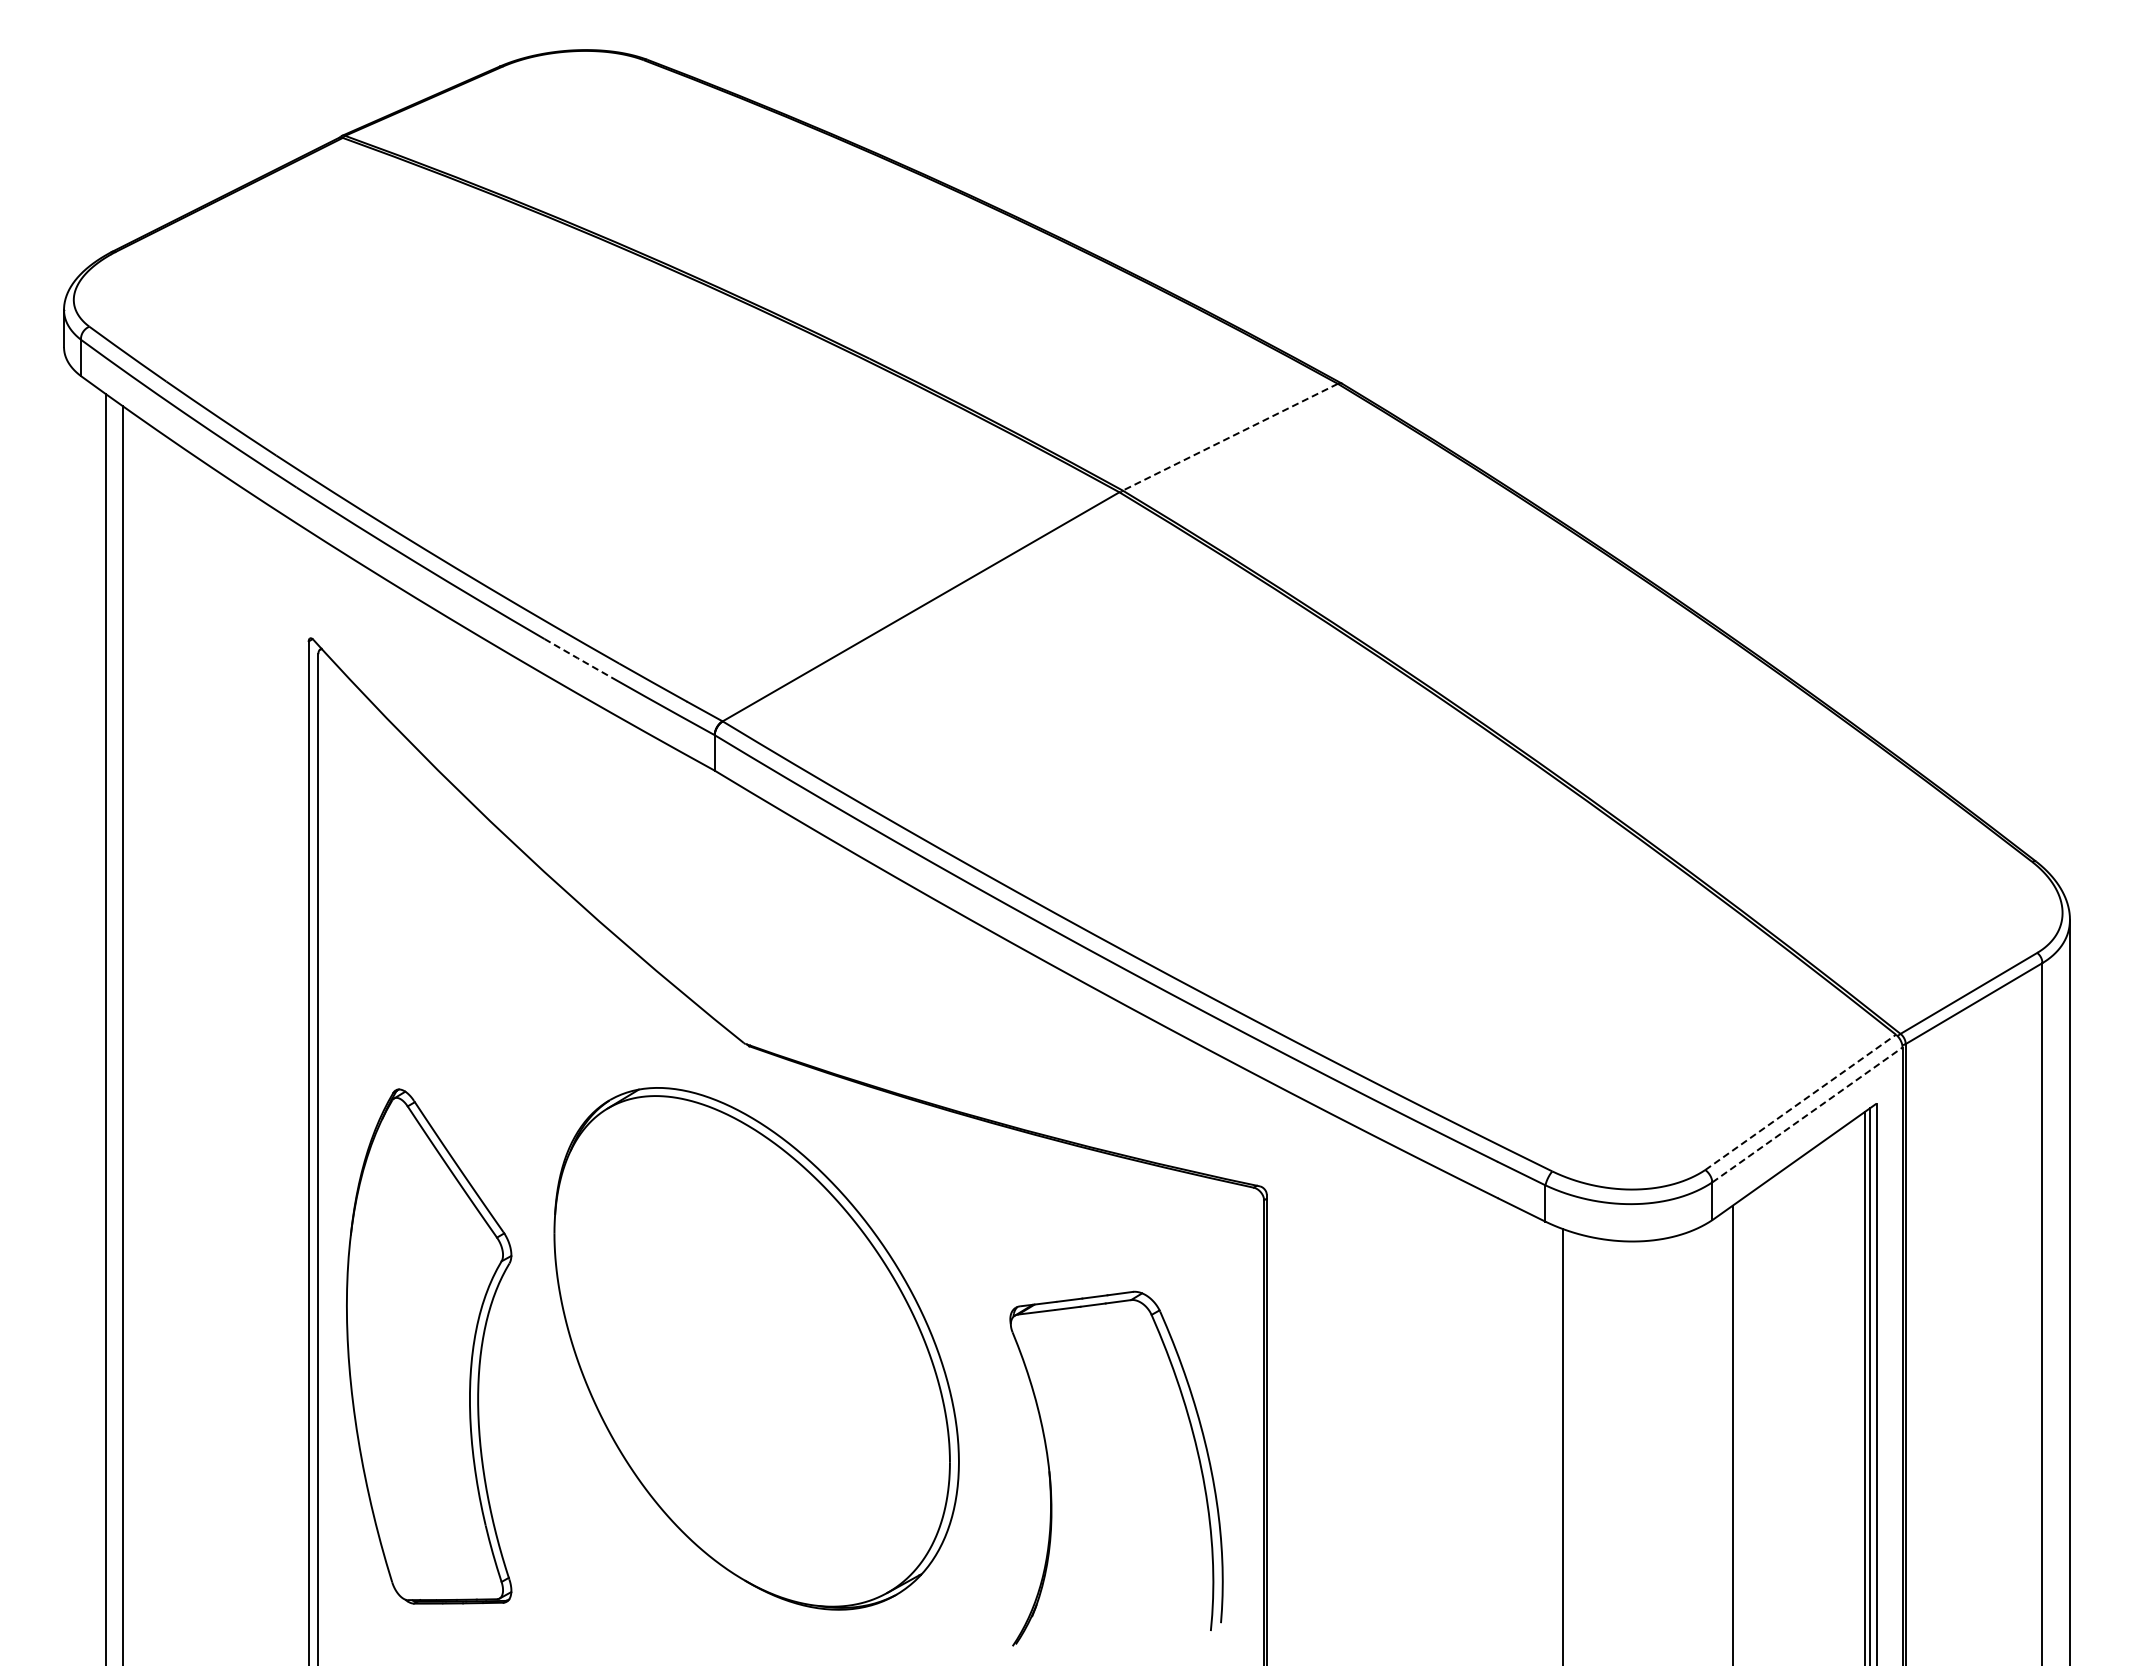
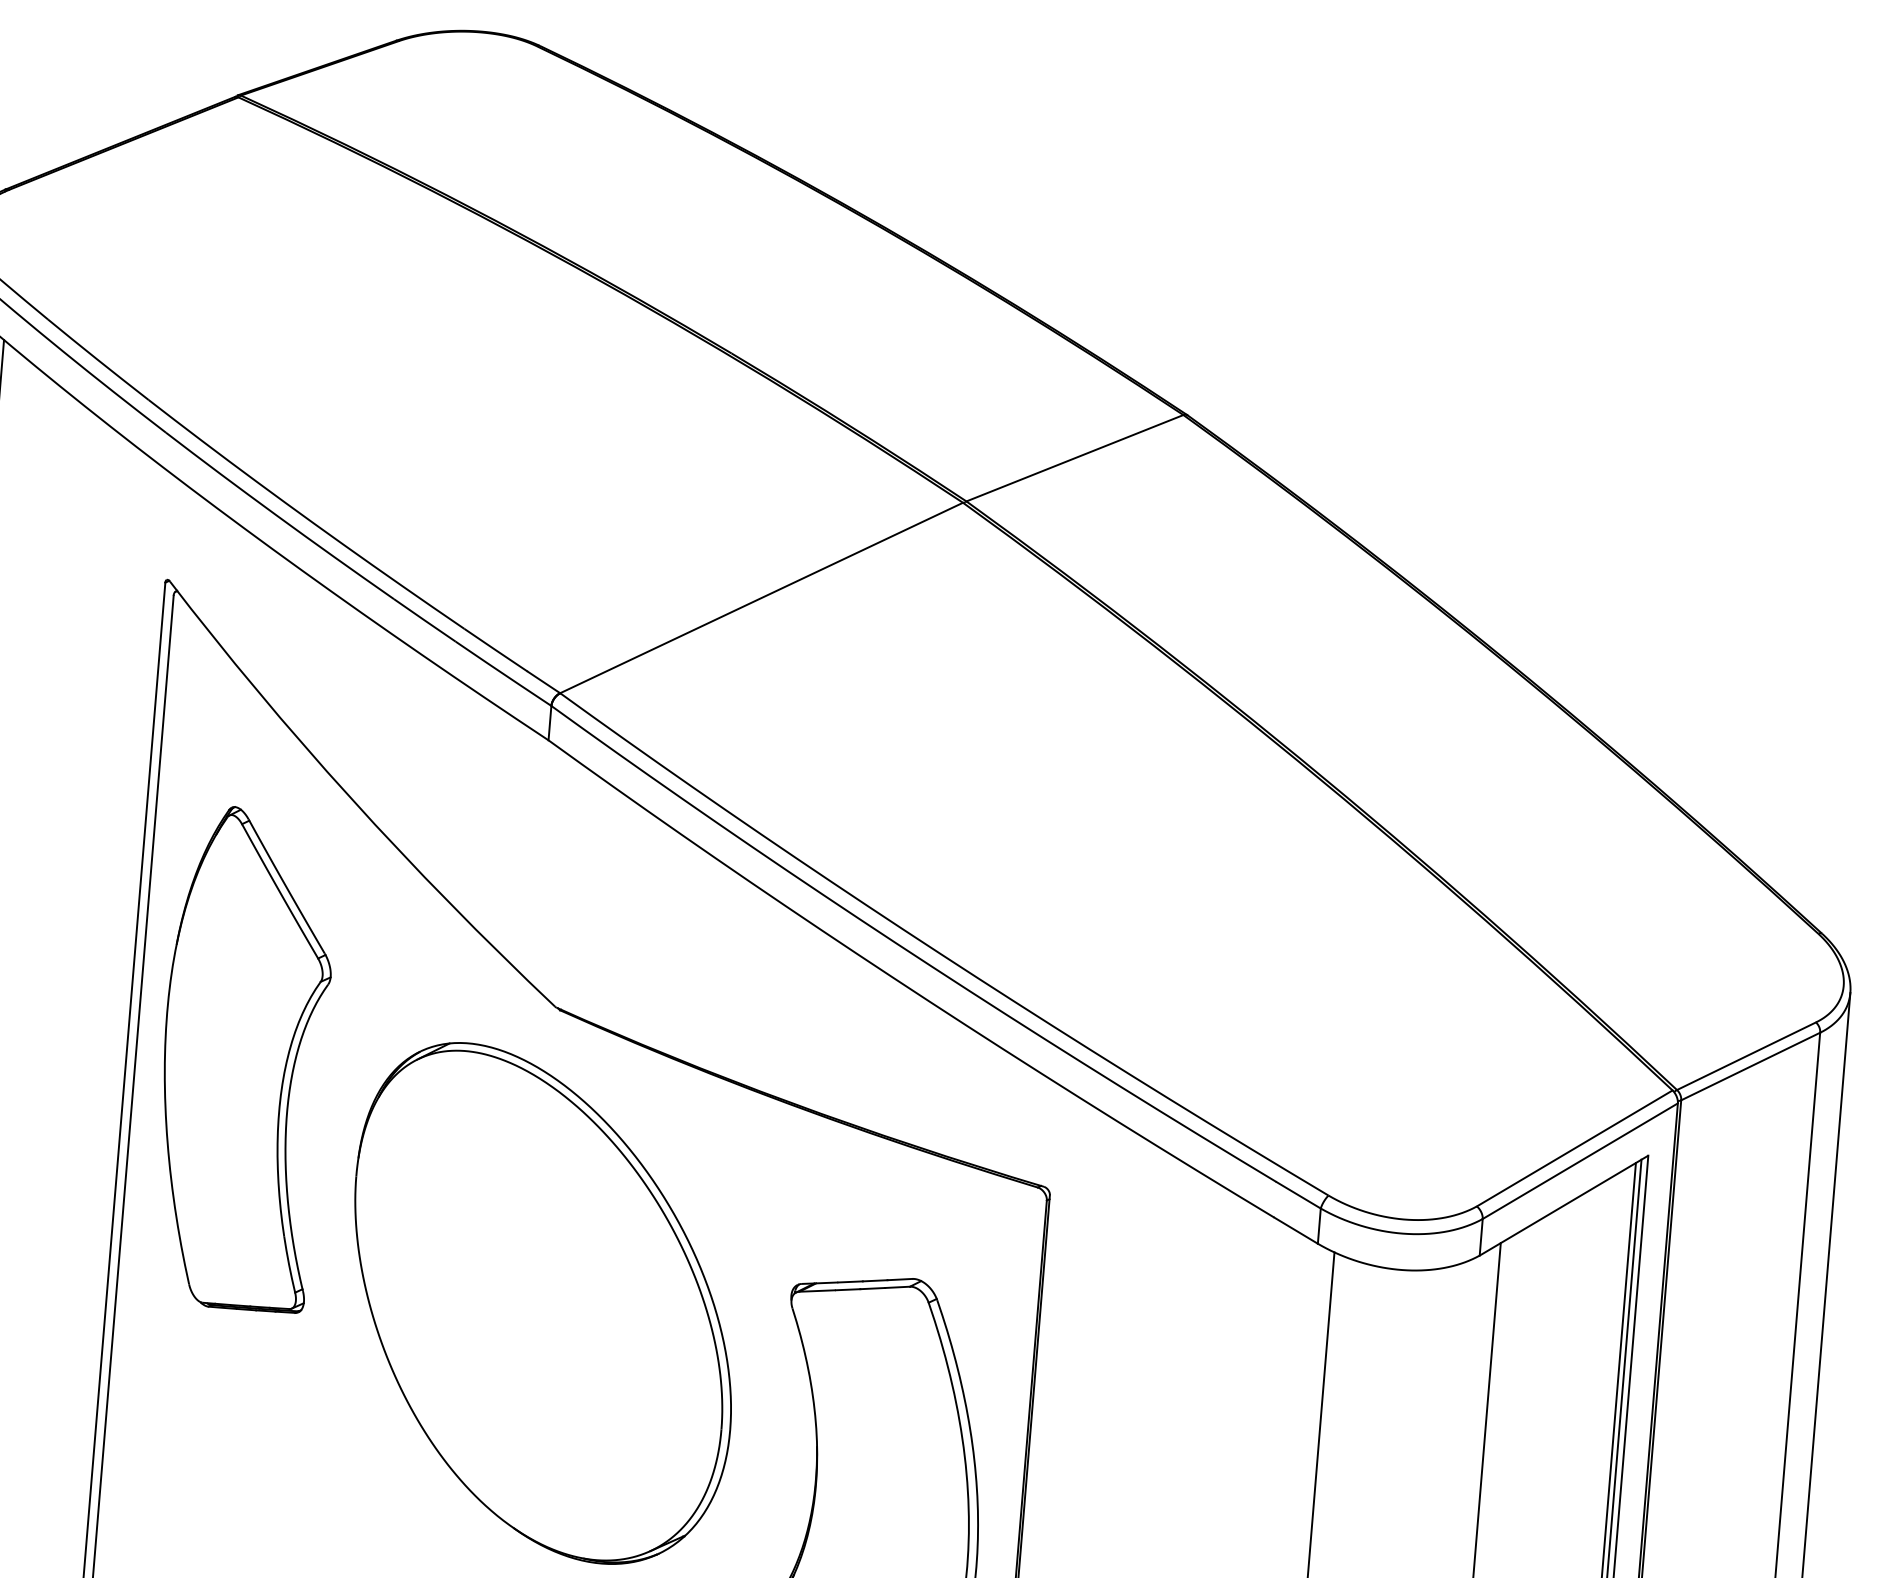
line: (1229, 437) -> (1074, 458), dashed -> solid
line: (577, 658) -> (424, 620), dashed -> solid
line: (1800, 1102) -> (1574, 1148), dashed -> solid
line: (1807, 1114) -> (1580, 1160), dashed -> solid
part: (429, 1346) -> (244, 1058), moved

